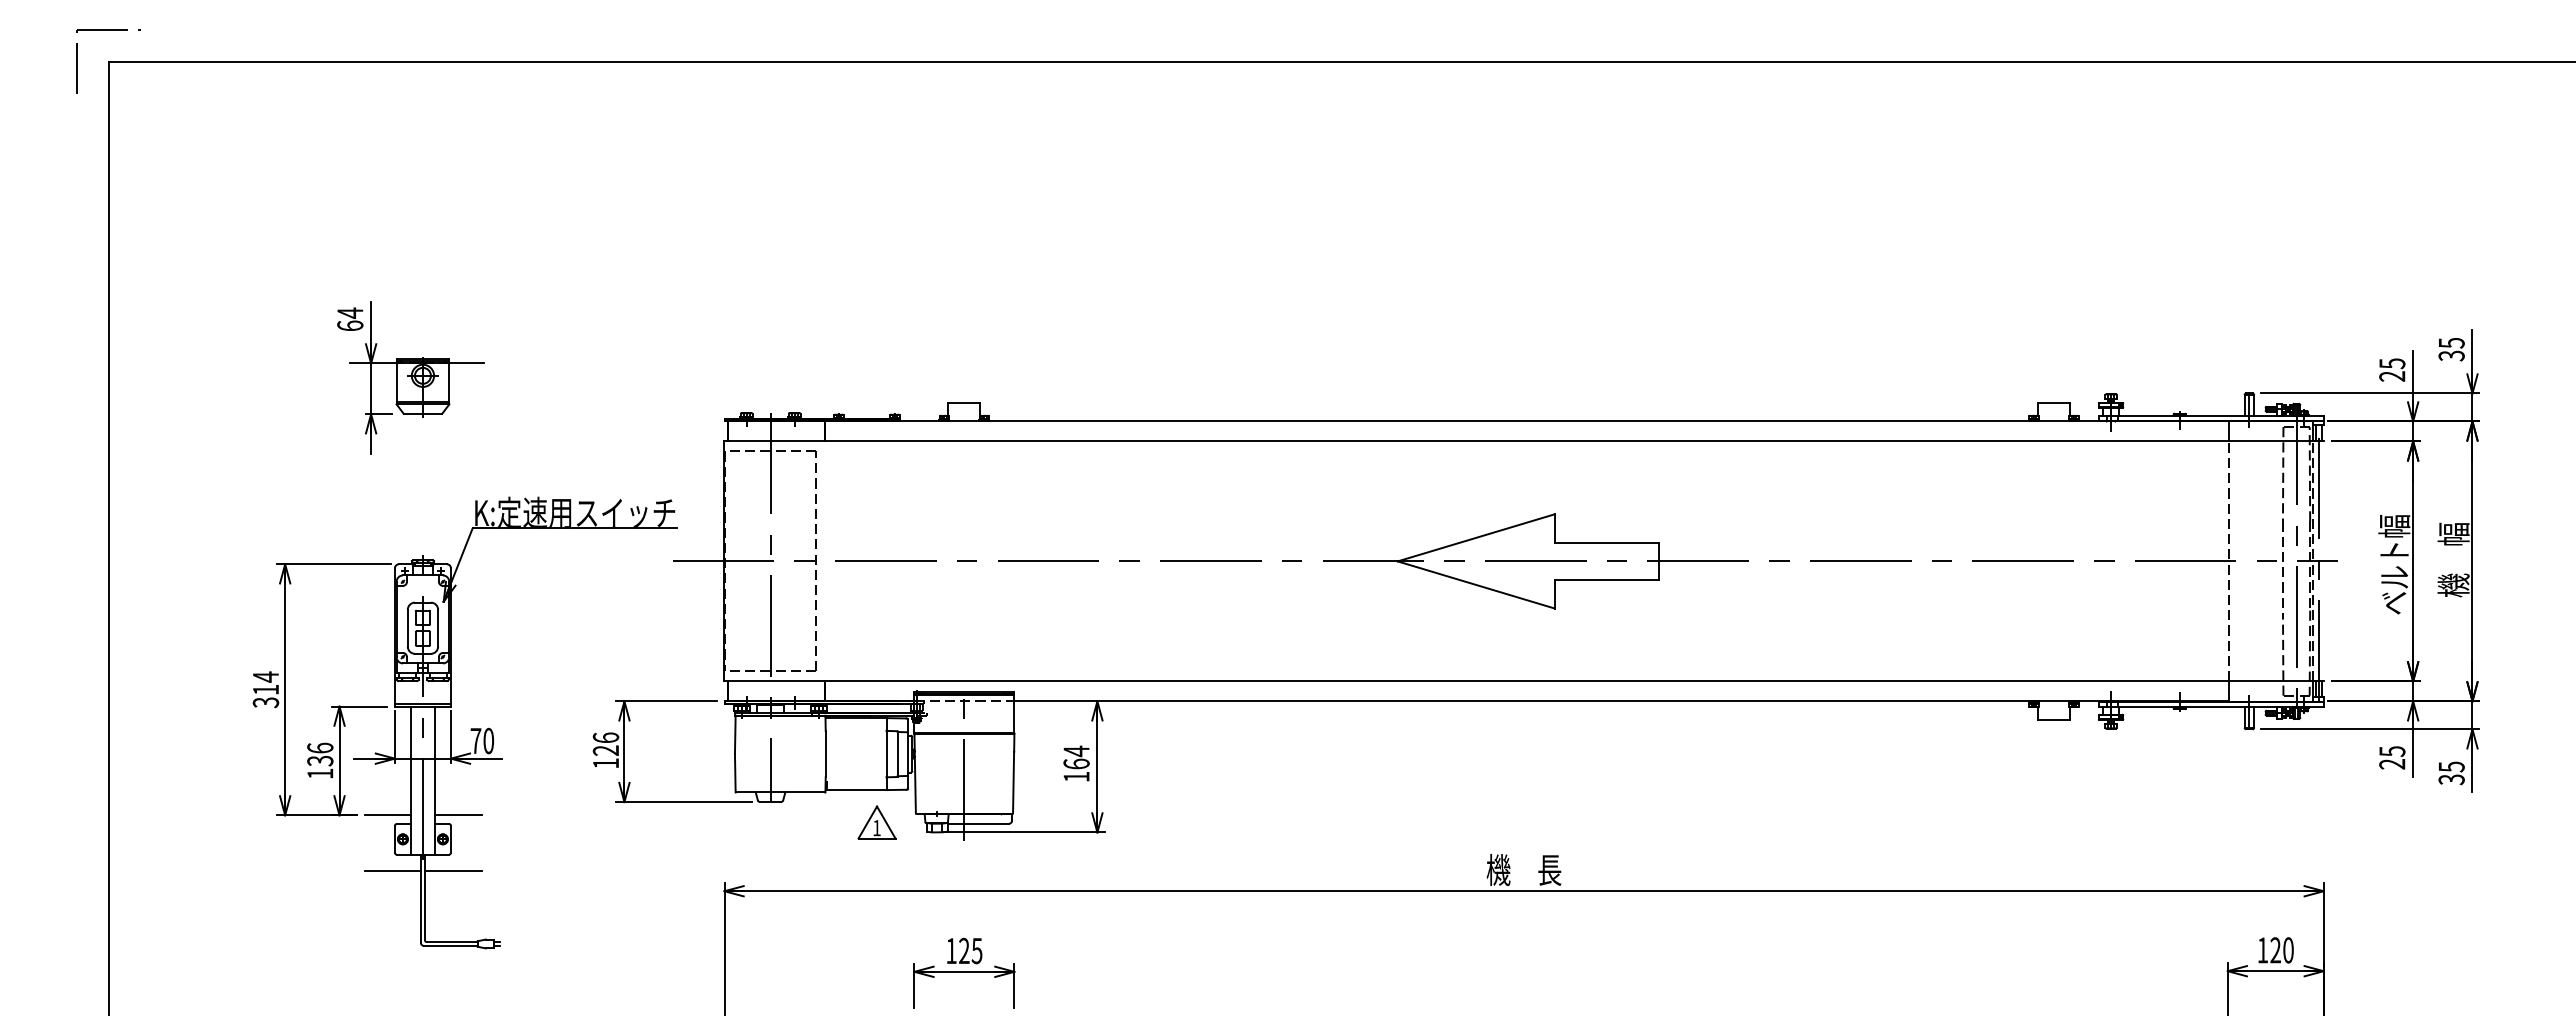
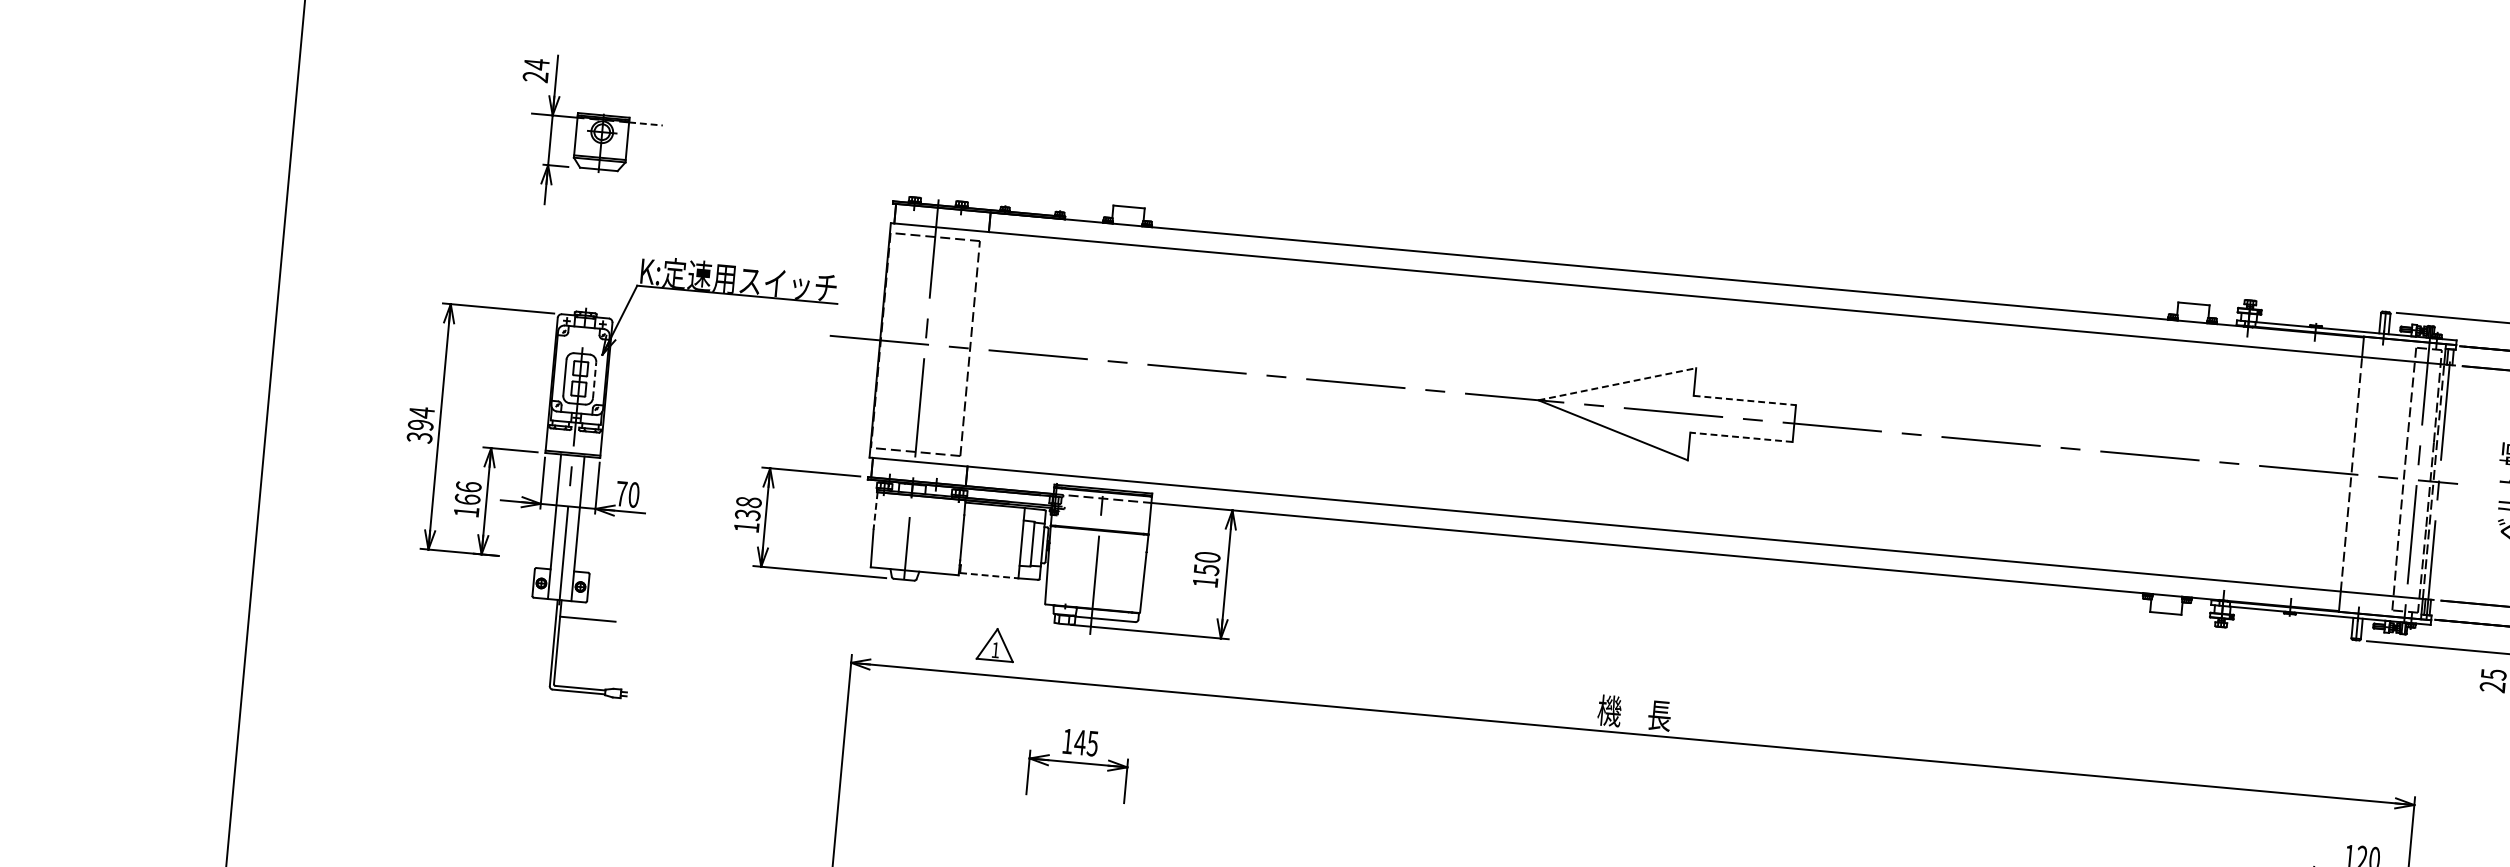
text: (350, 325) -> (535, 76), 64 -> 24
line: (467, 363) -> (646, 124), solid -> dashed
line: (1476, 537) -> (1617, 383), solid -> dashed
line: (1607, 542) -> (1745, 400), solid -> dashed
line: (1606, 580) -> (1740, 437), solid -> dashed
line: (438, 627) -> (595, 379), solid -> dashed
text: (265, 689) -> (420, 424), 314 -> 394
line: (735, 735) -> (875, 511), solid -> dashed
text: (605, 744) -> (747, 508), 126 -> 138
text: (1076, 757) -> (1207, 563), 164 -> 150
text: (320, 760) -> (467, 499), 136 -> 166
line: (856, 790) -> (989, 576), solid -> dashed
line: (387, 815) -> (528, 558), removed
line: (457, 815) -> (596, 565), removed
part: (876, 822) -> (995, 644), moved
line: (392, 871) -> (528, 613), removed
text: (964, 950) -> (1080, 742), 125 -> 145

